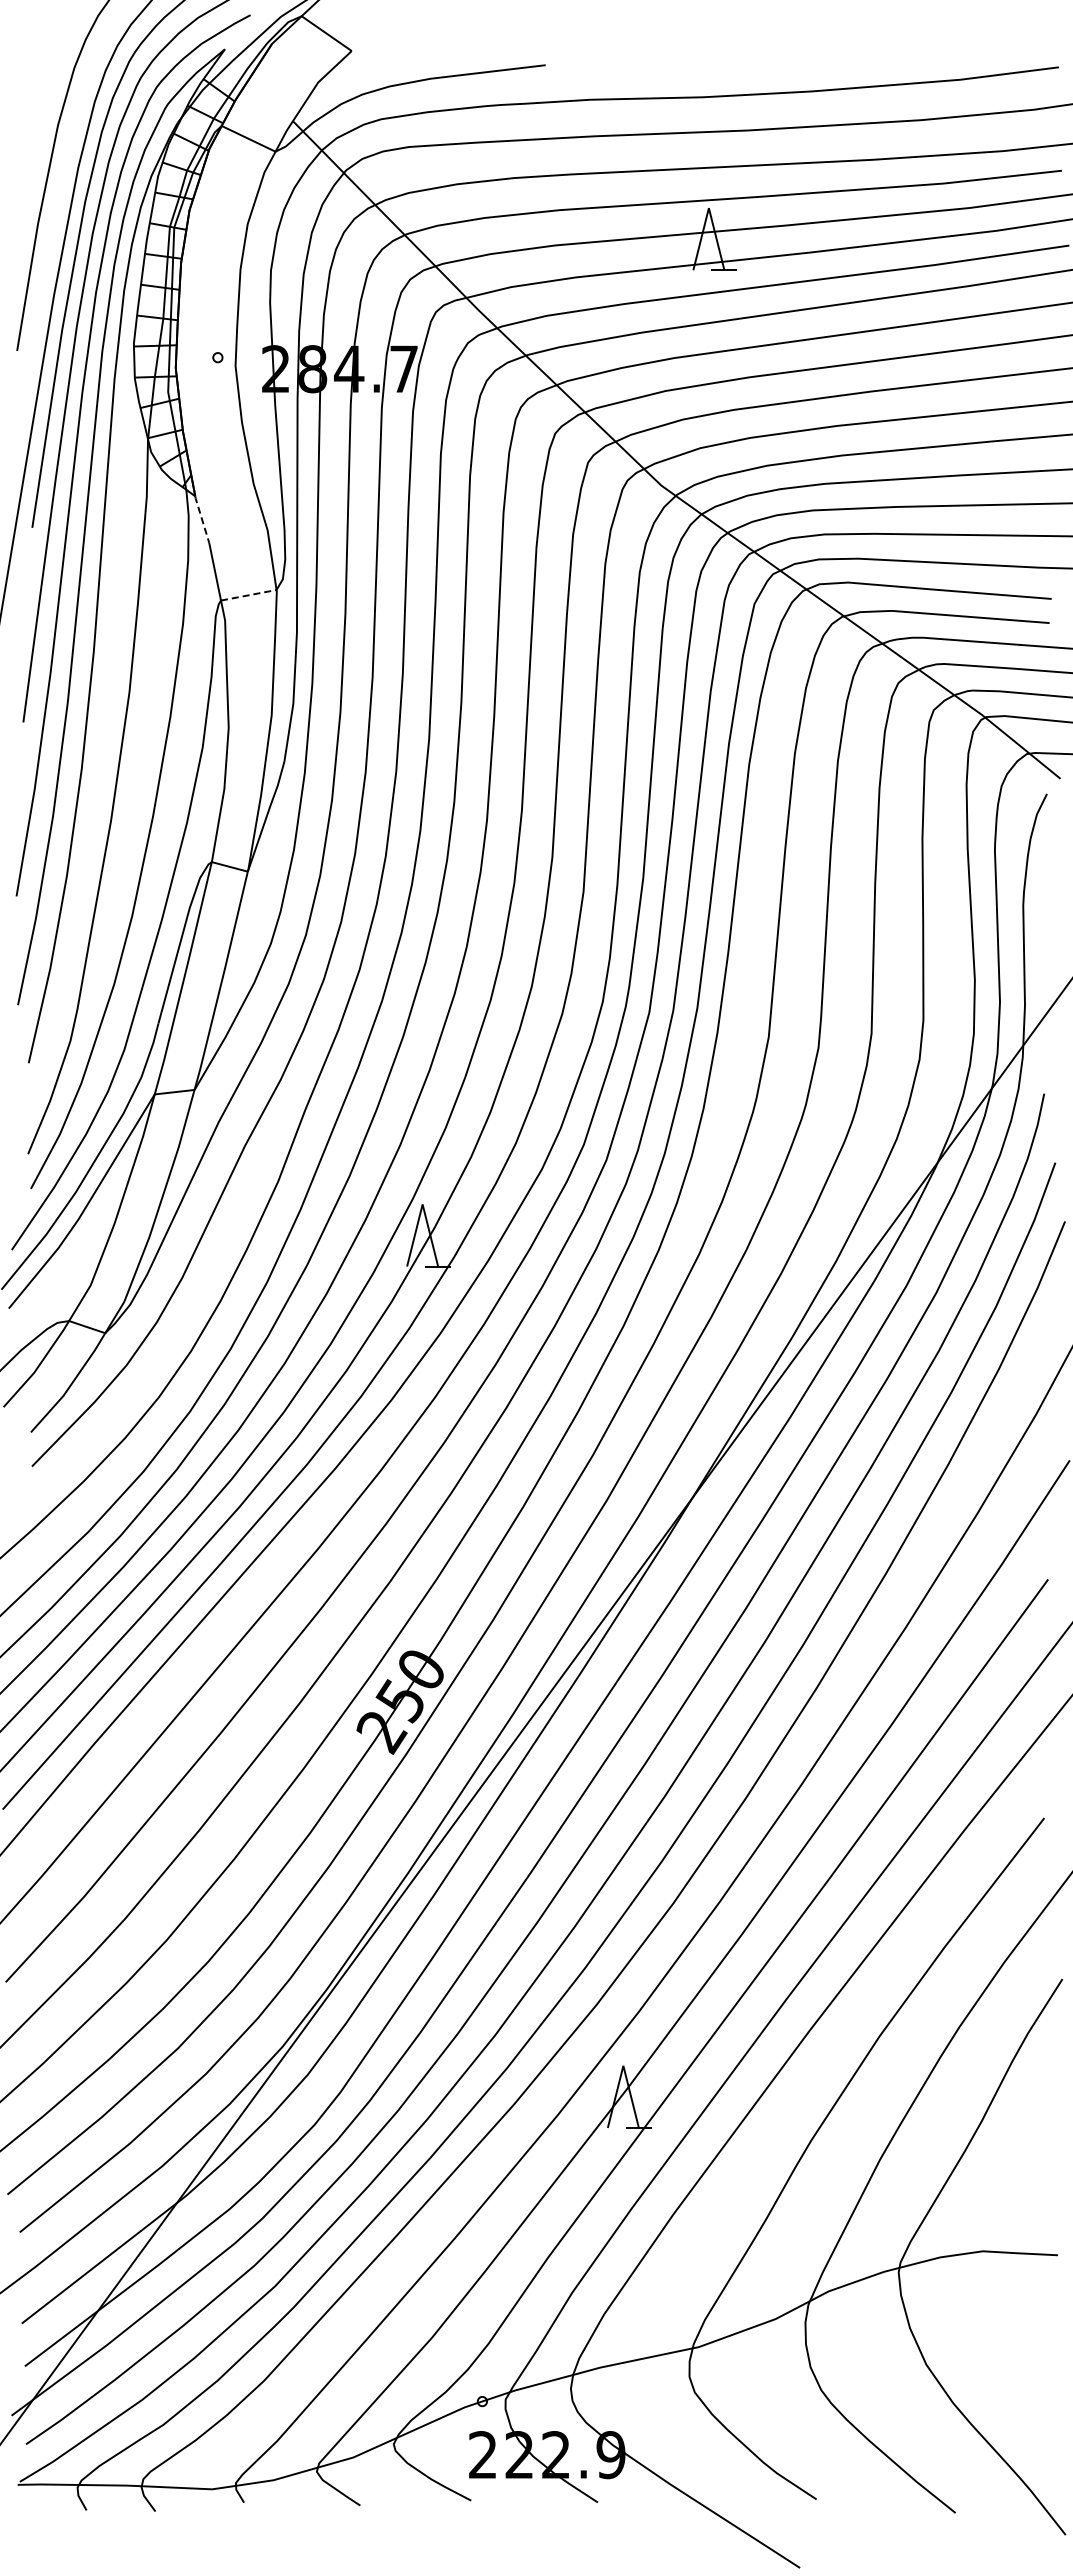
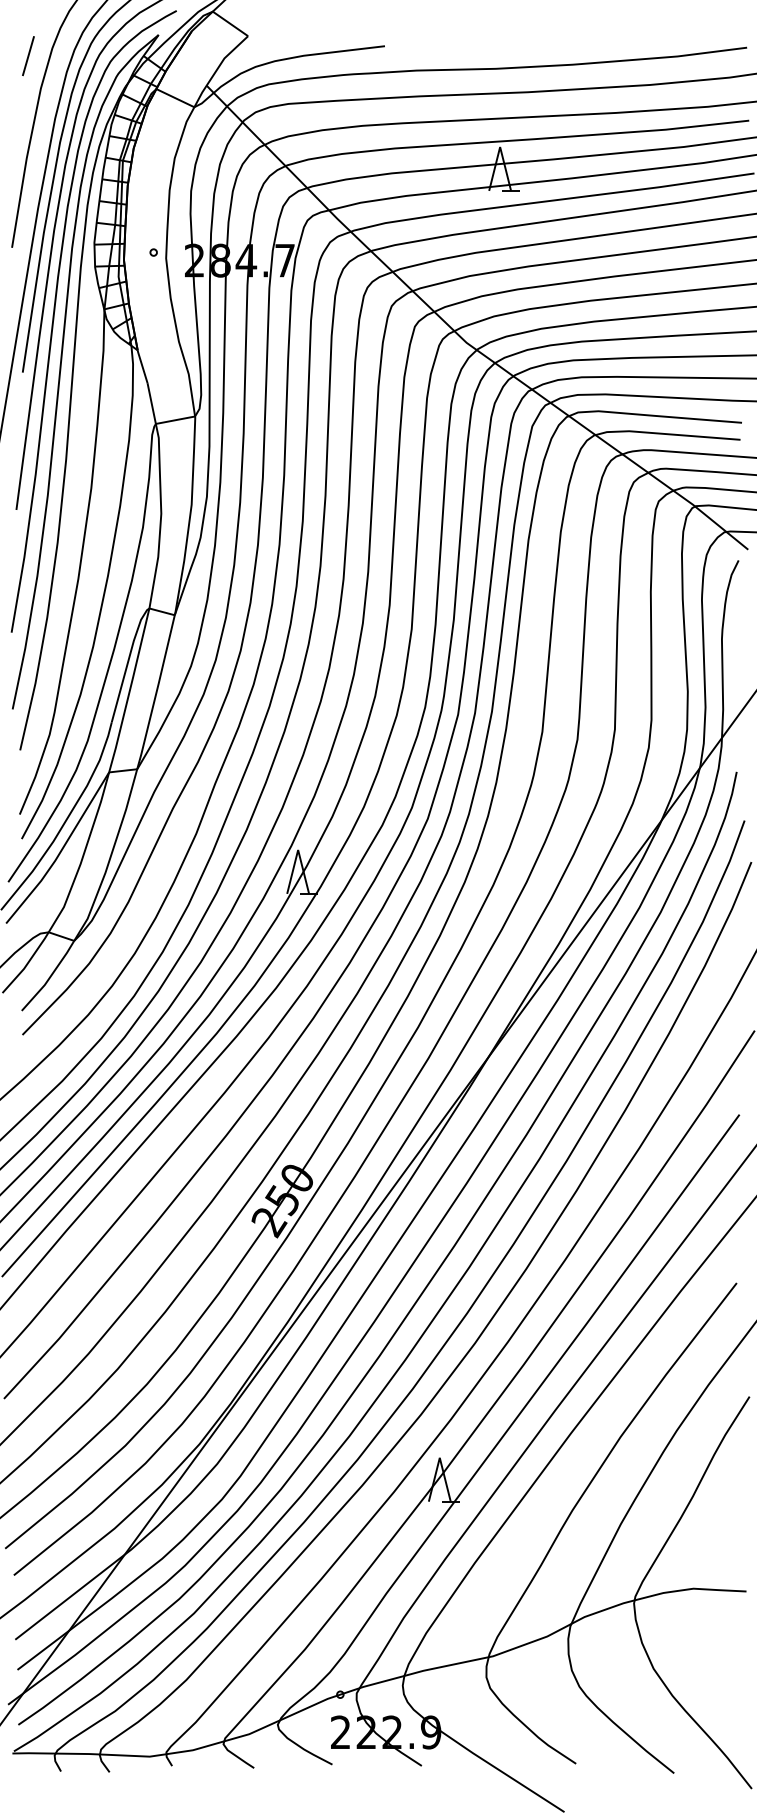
line: (40, 79) -> (28, 56), added
line: (202, 519) -> (142, 366), dashed -> solid
line: (249, 595) -> (175, 420), dashed -> solid

